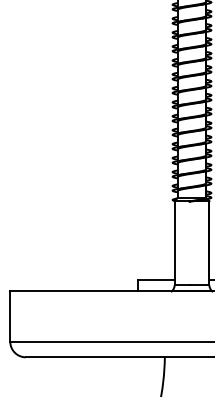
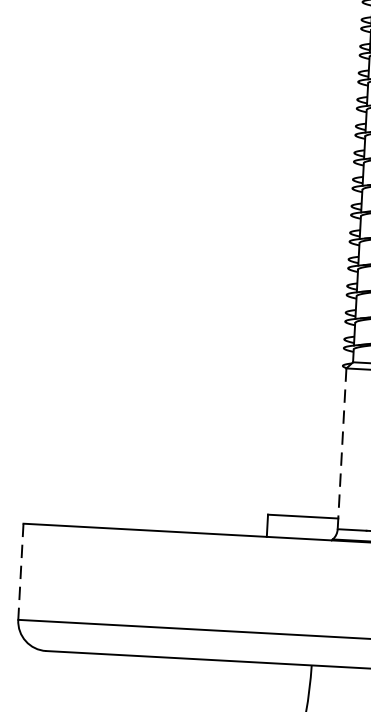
line: (174, 243) -> (341, 449), solid -> dashed
line: (10, 317) -> (21, 573), solid -> dashed

